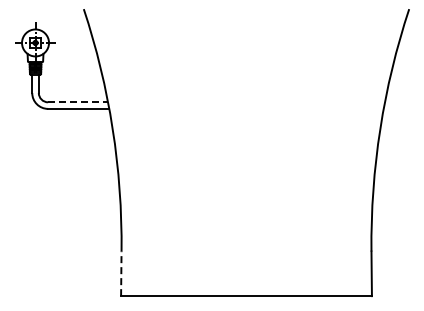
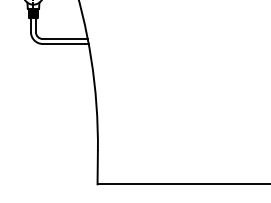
line: (78, 102) -> (65, 39), dashed -> solid
line: (121, 273) -> (97, 167), dashed -> solid

